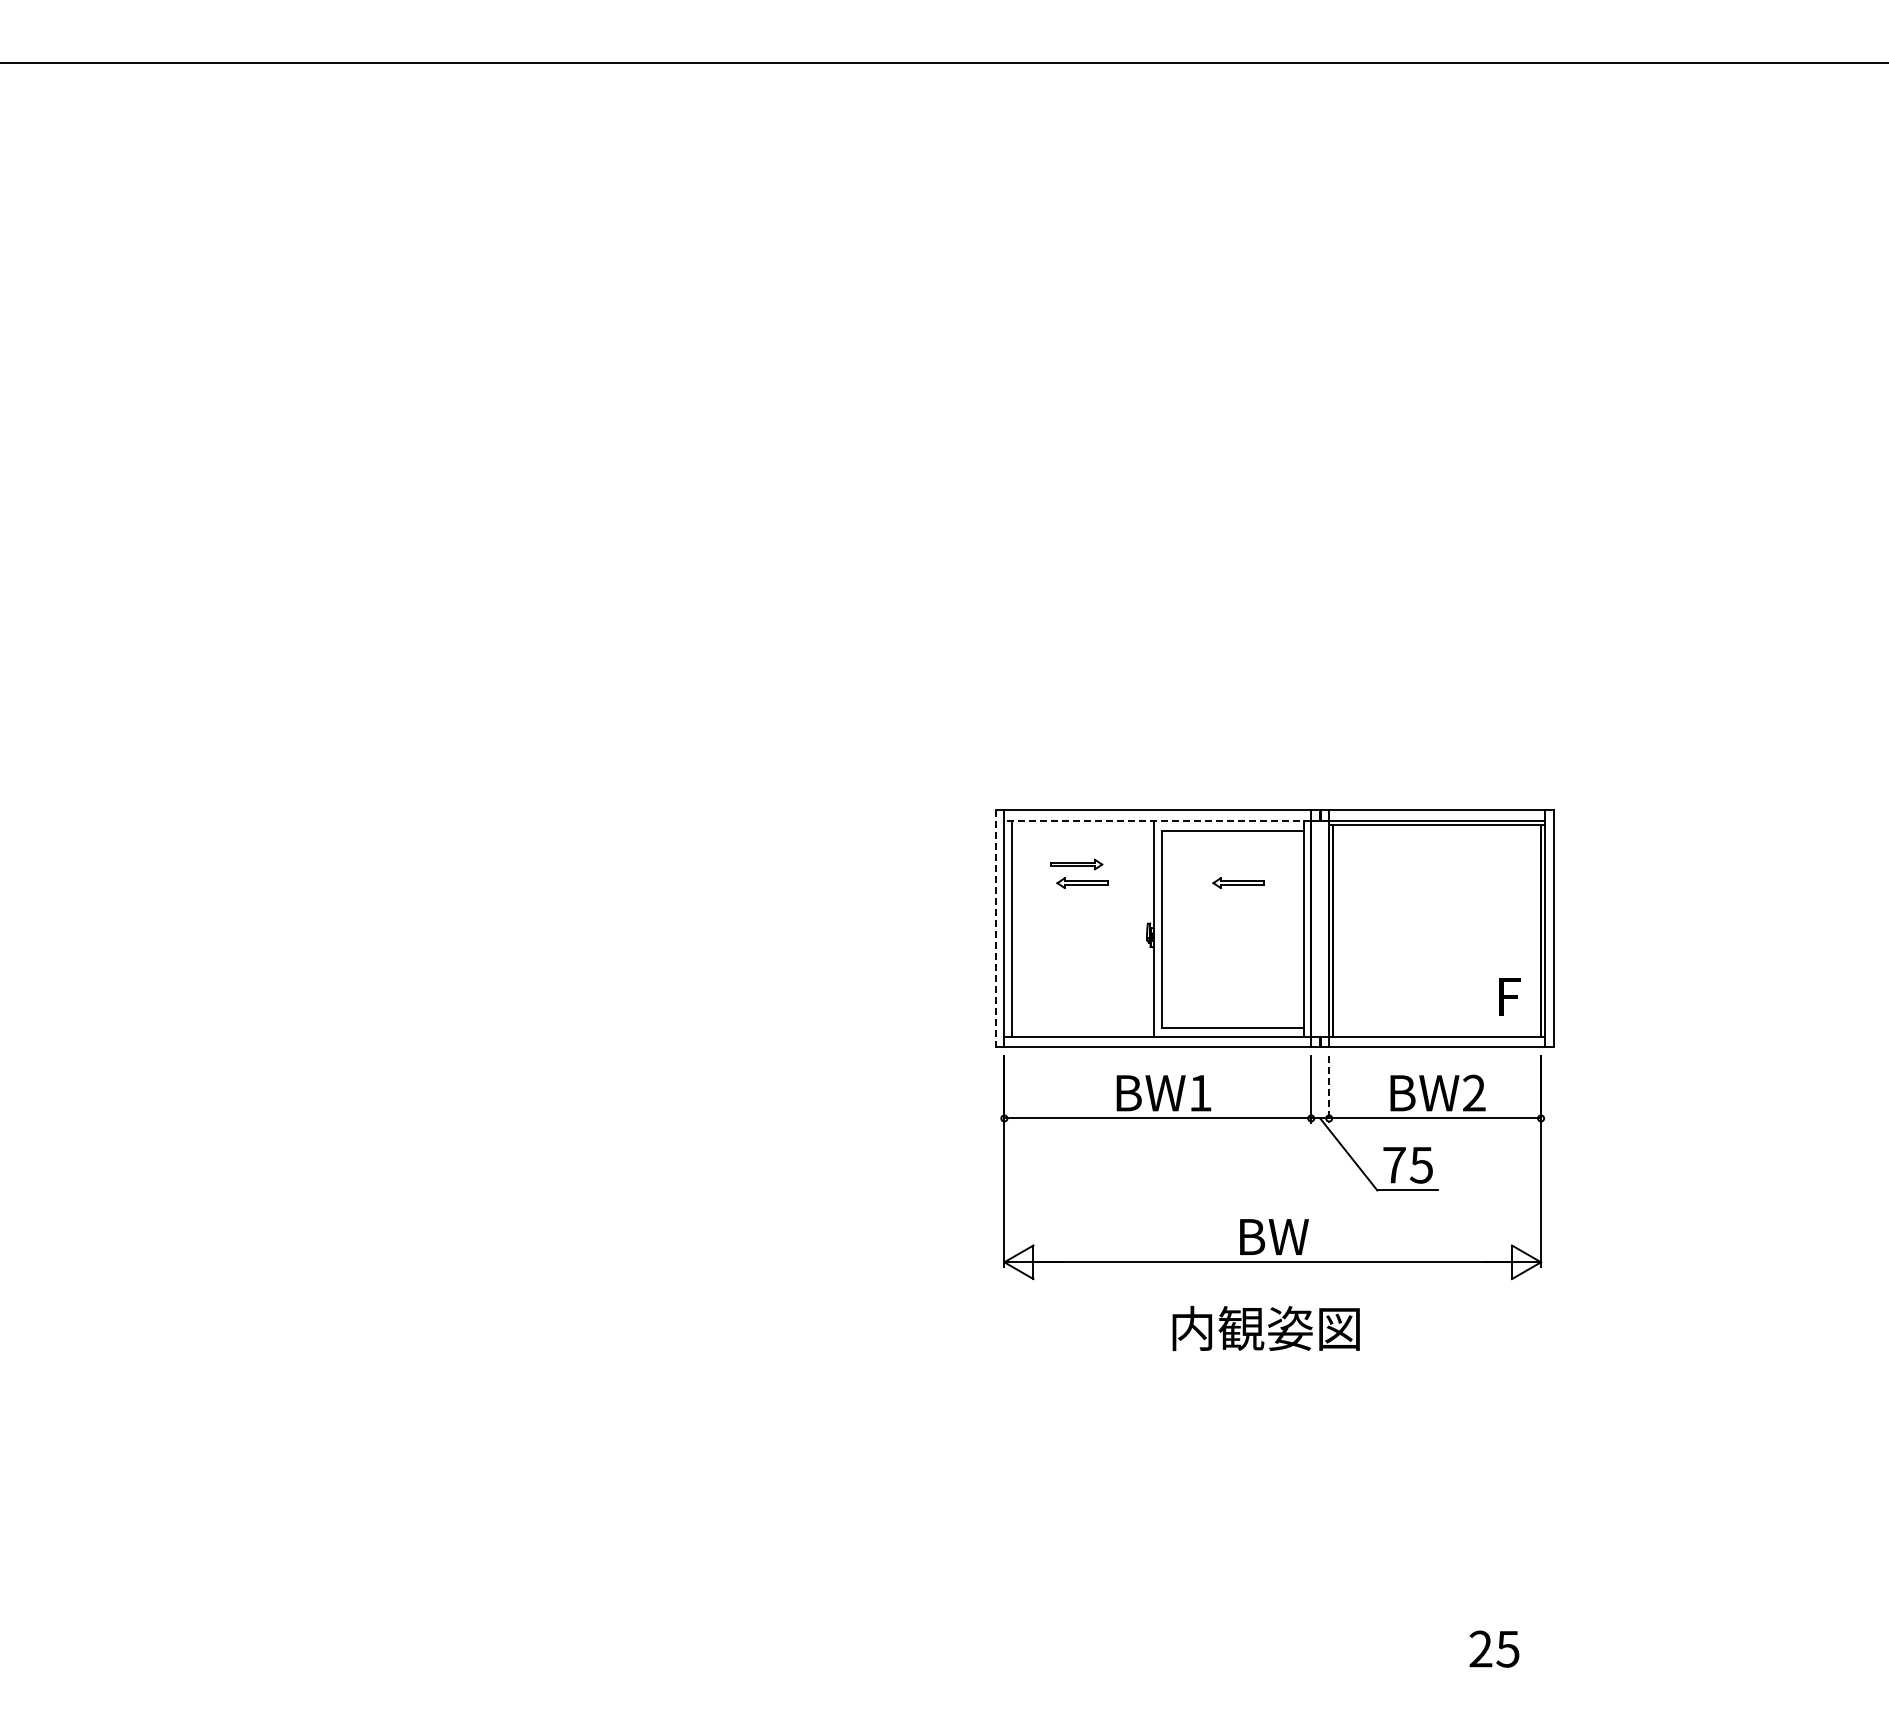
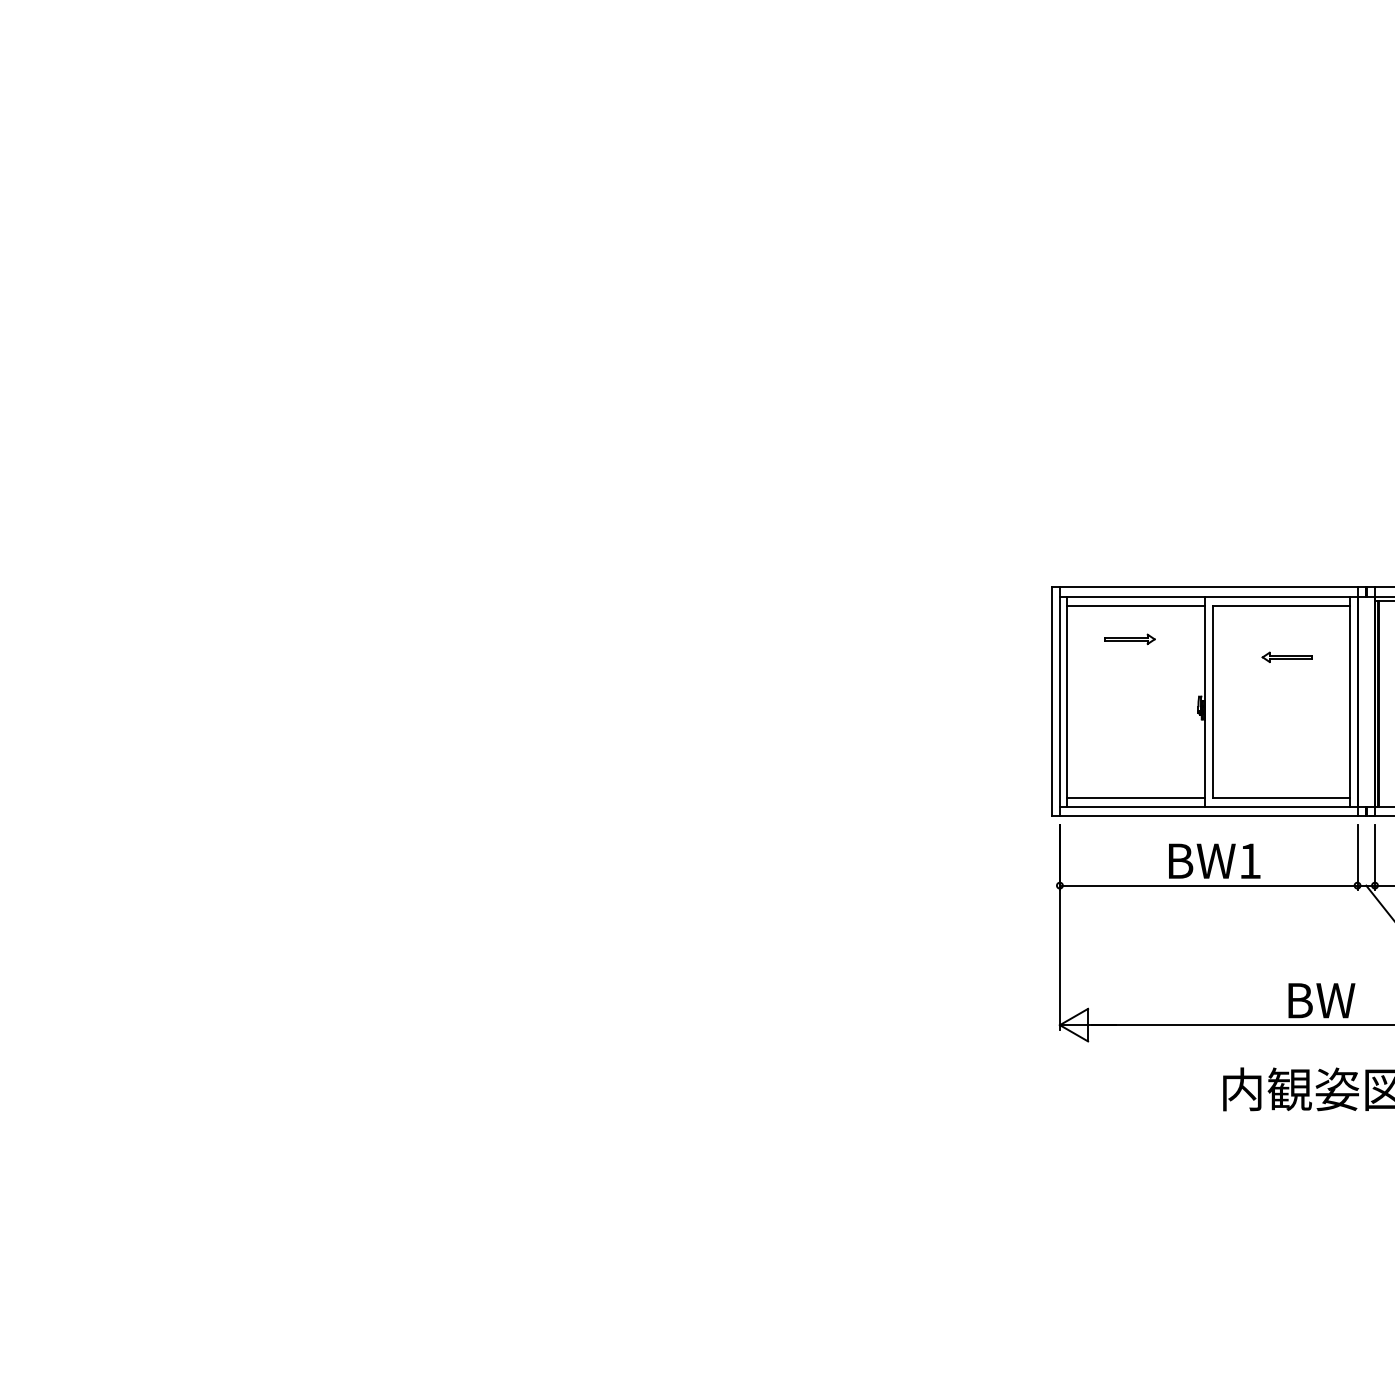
line: (1157, 821) -> (1208, 597), dashed -> solid
line: (1082, 830) -> (1135, 606), added
part: (1082, 882) -> (1135, 656), removed
line: (995, 929) -> (1051, 702), dashed -> solid
line: (1082, 1027) -> (1135, 797), added
line: (1329, 1089) -> (1375, 857), dashed -> solid

